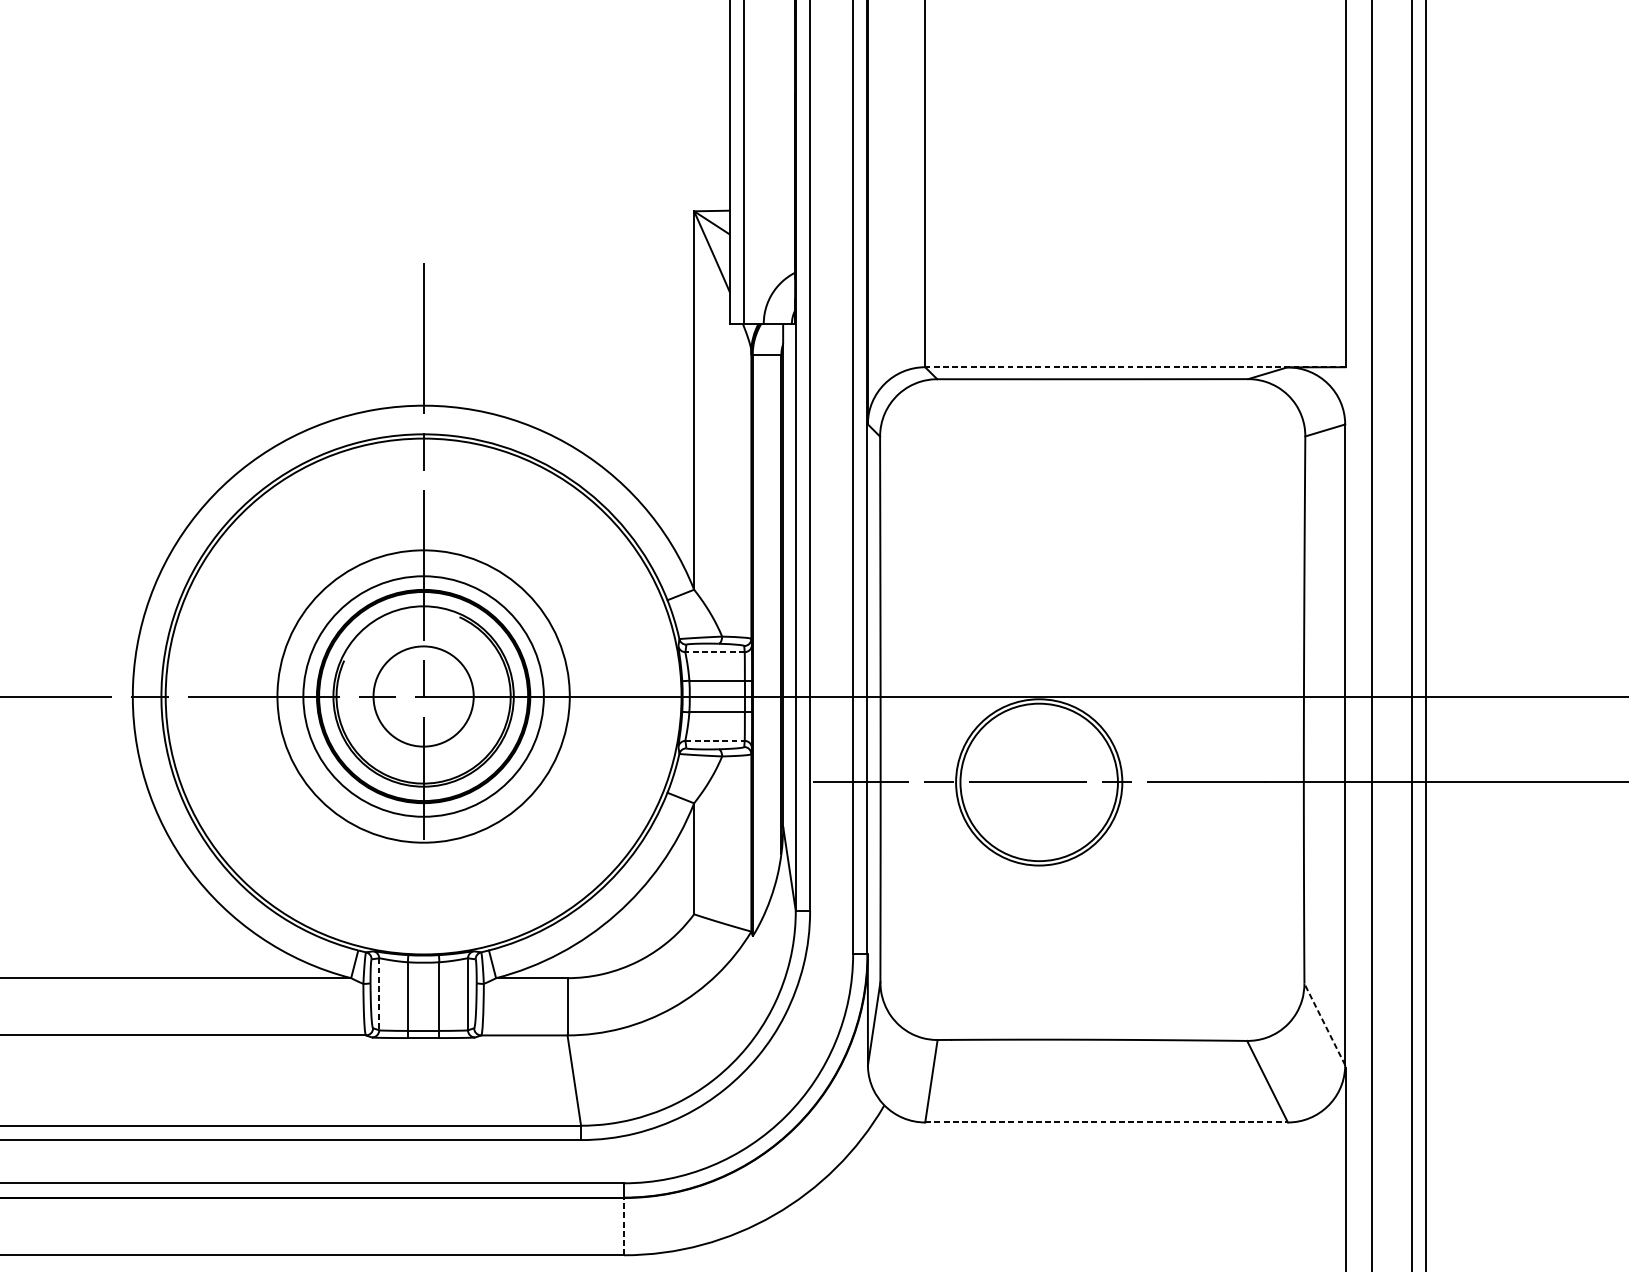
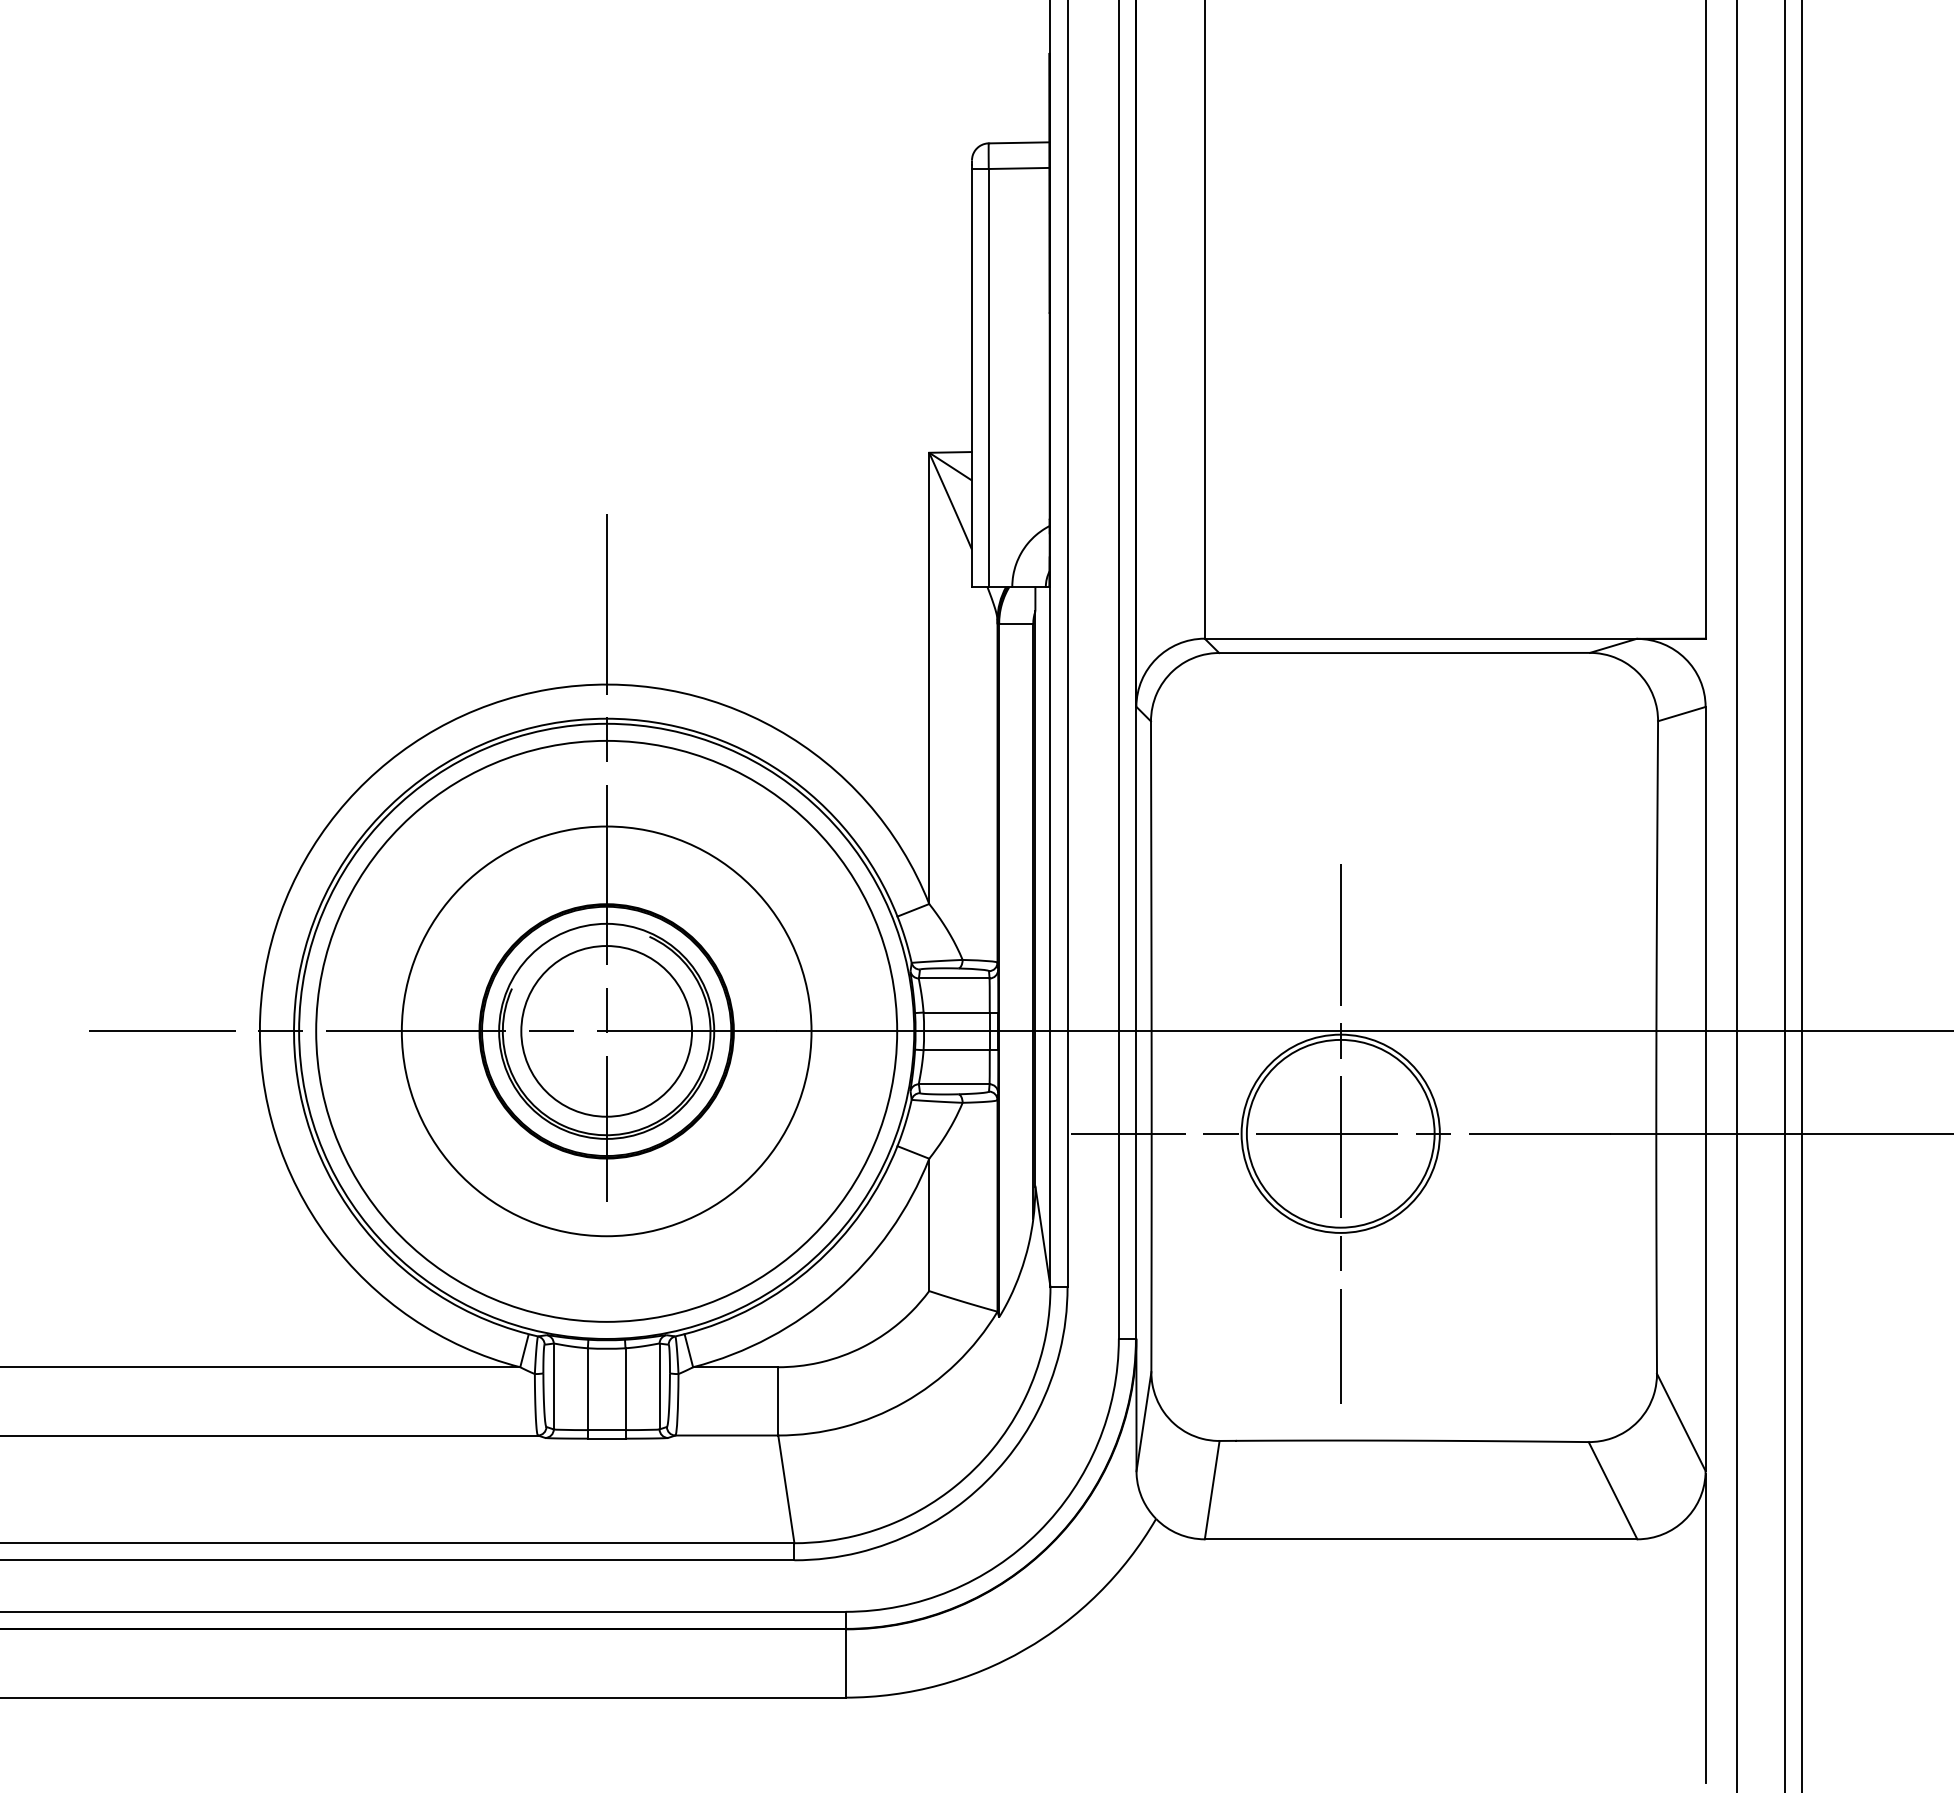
line: (1135, 367) -> (1455, 638), dashed -> solid
line: (714, 652) -> (953, 978), dashed -> solid
circle: (423, 695) -> (606, 1030), size x1.67
circle: (423, 696) -> (606, 1031), size x1.43
circle: (423, 696) -> (606, 1031), size x1.43
line: (715, 741) -> (954, 1084), dashed -> solid
line: (1039, 782) -> (1340, 1133), added
line: (379, 994) -> (553, 1386), dashed -> solid
line: (1324, 1023) -> (1681, 1421), dashed -> solid
line: (1106, 1122) -> (1421, 1539), dashed -> solid
line: (623, 1226) -> (845, 1663), dashed -> solid

